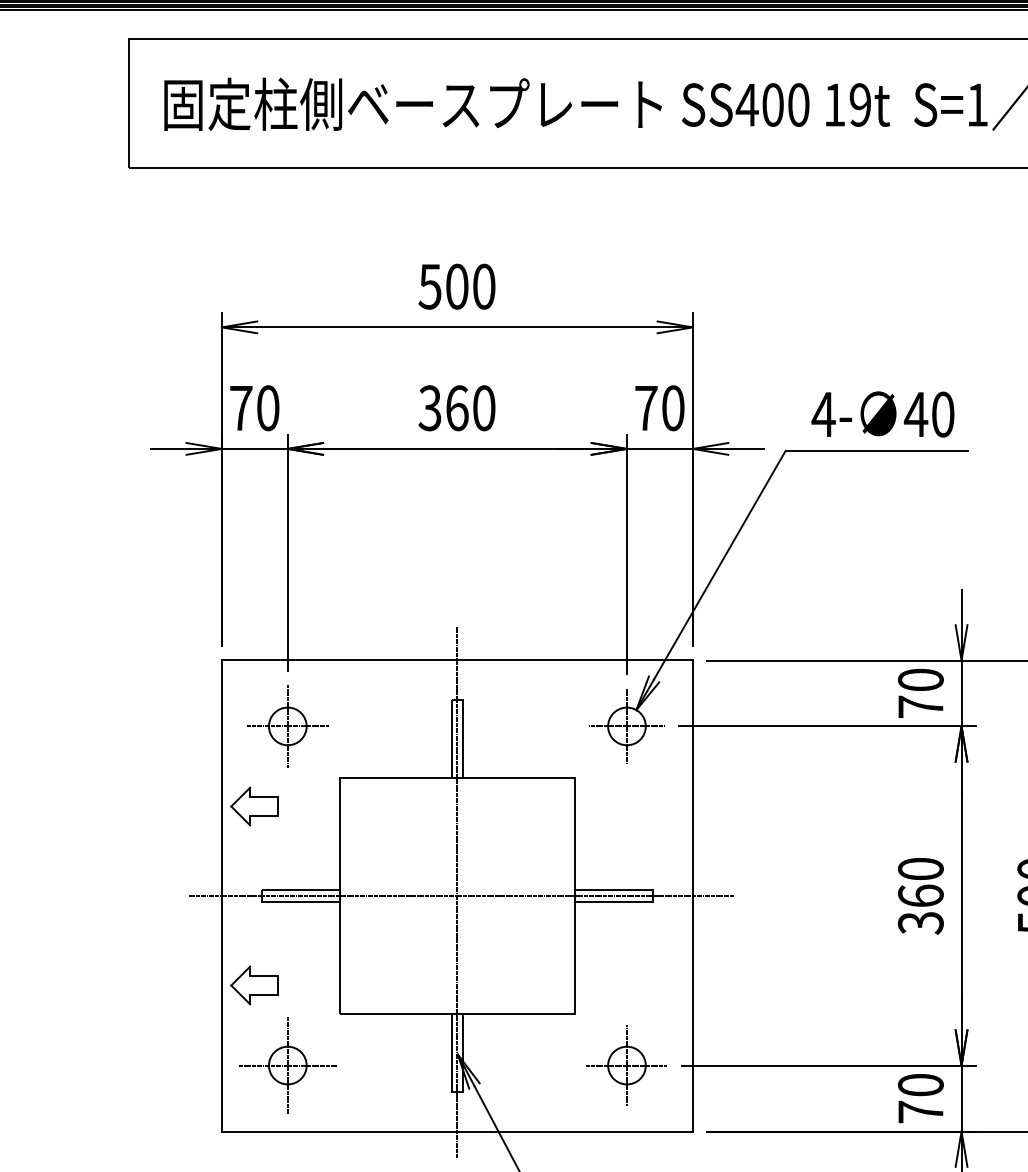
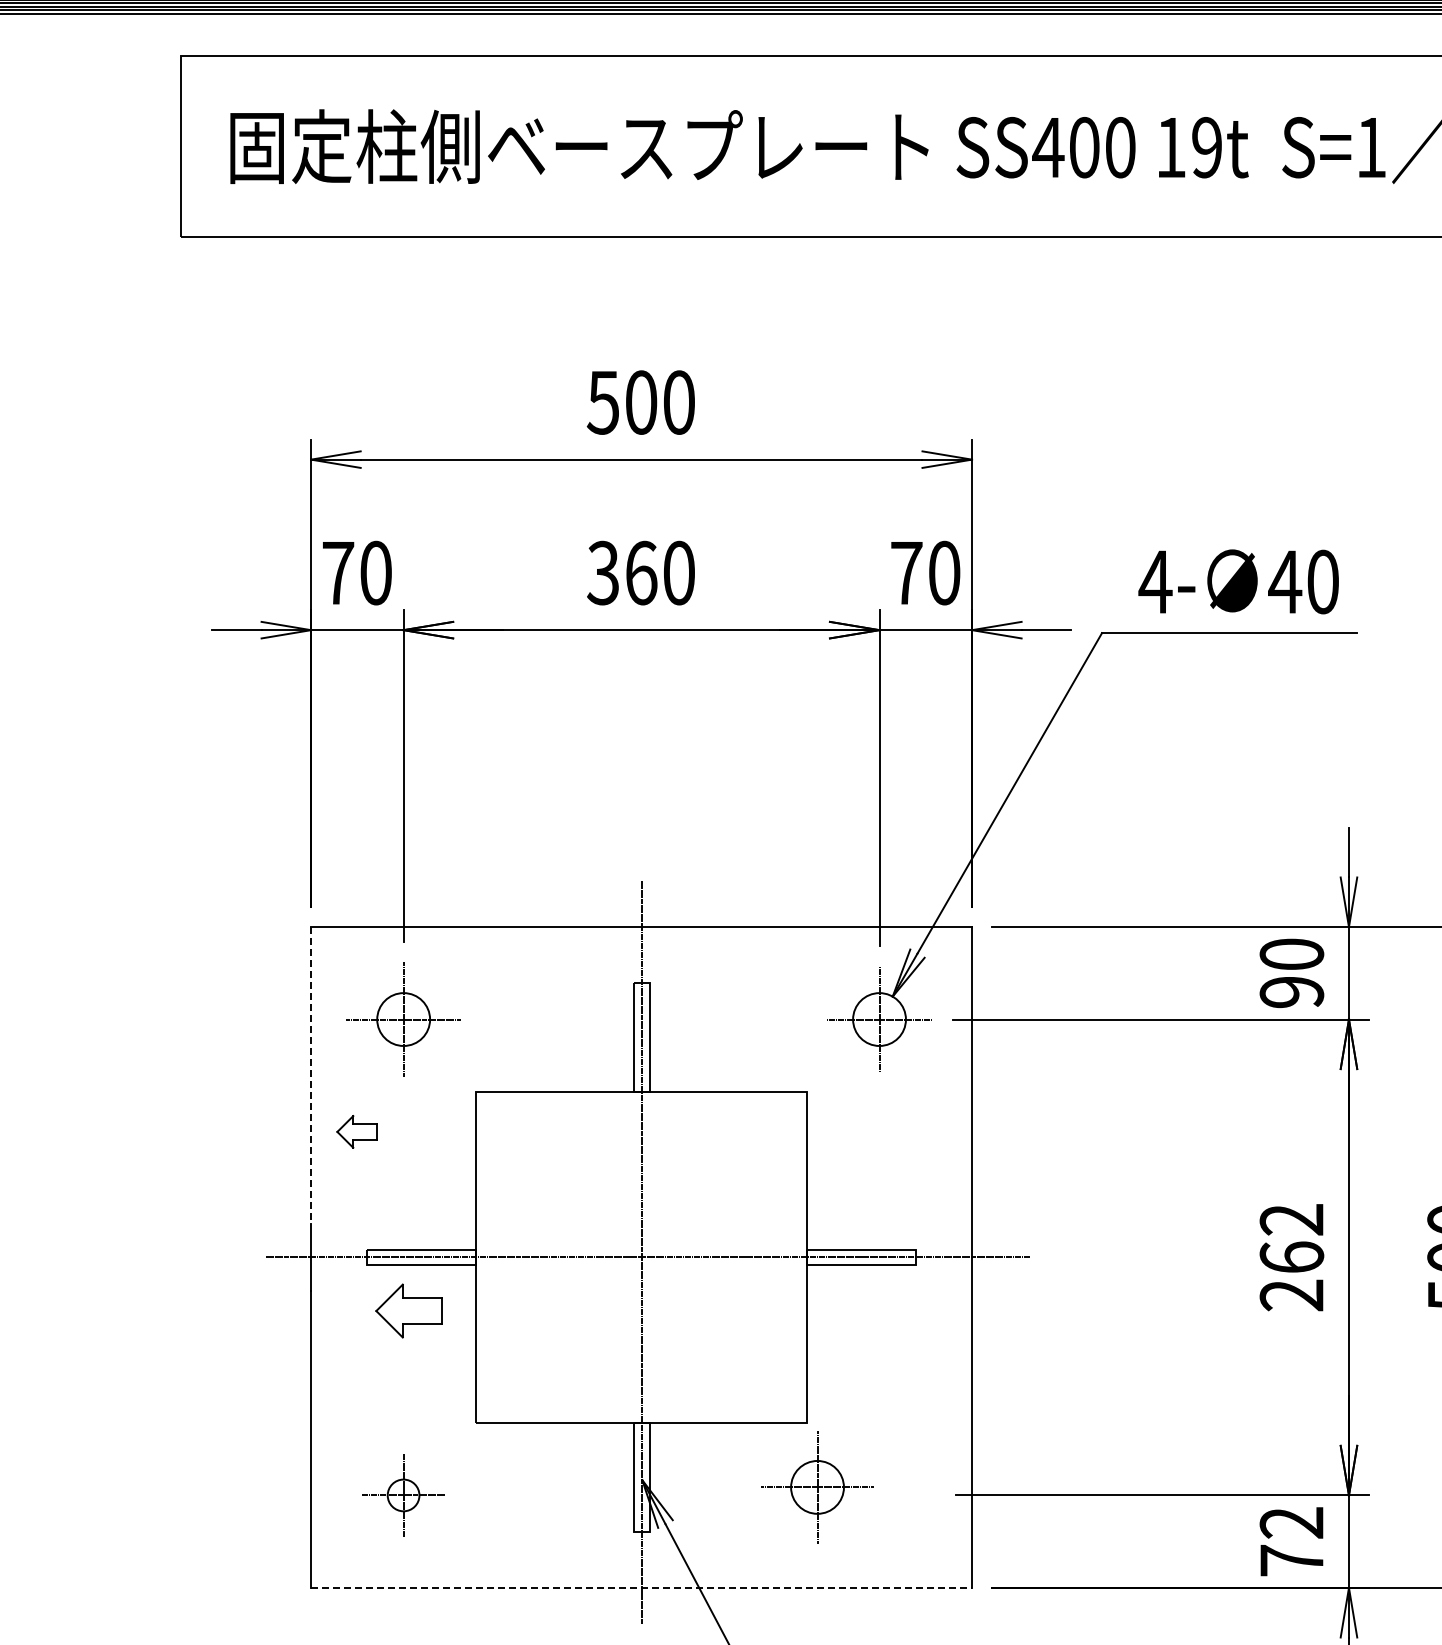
text: (920, 707) -> (1291, 992), 70 -> 90
line: (222, 766) -> (311, 1075), solid -> dashed
part: (254, 806) -> (356, 1131), size x0.6
text: (920, 896) -> (1291, 1257), 360 -> 262
part: (254, 985) -> (408, 1310), moved
part: (287, 1065) -> (403, 1495), size x0.6
part: (626, 1065) -> (817, 1487), moved
text: (920, 1084) -> (1291, 1522), 70 -> 72
line: (458, 1131) -> (642, 1587), solid -> dashed

